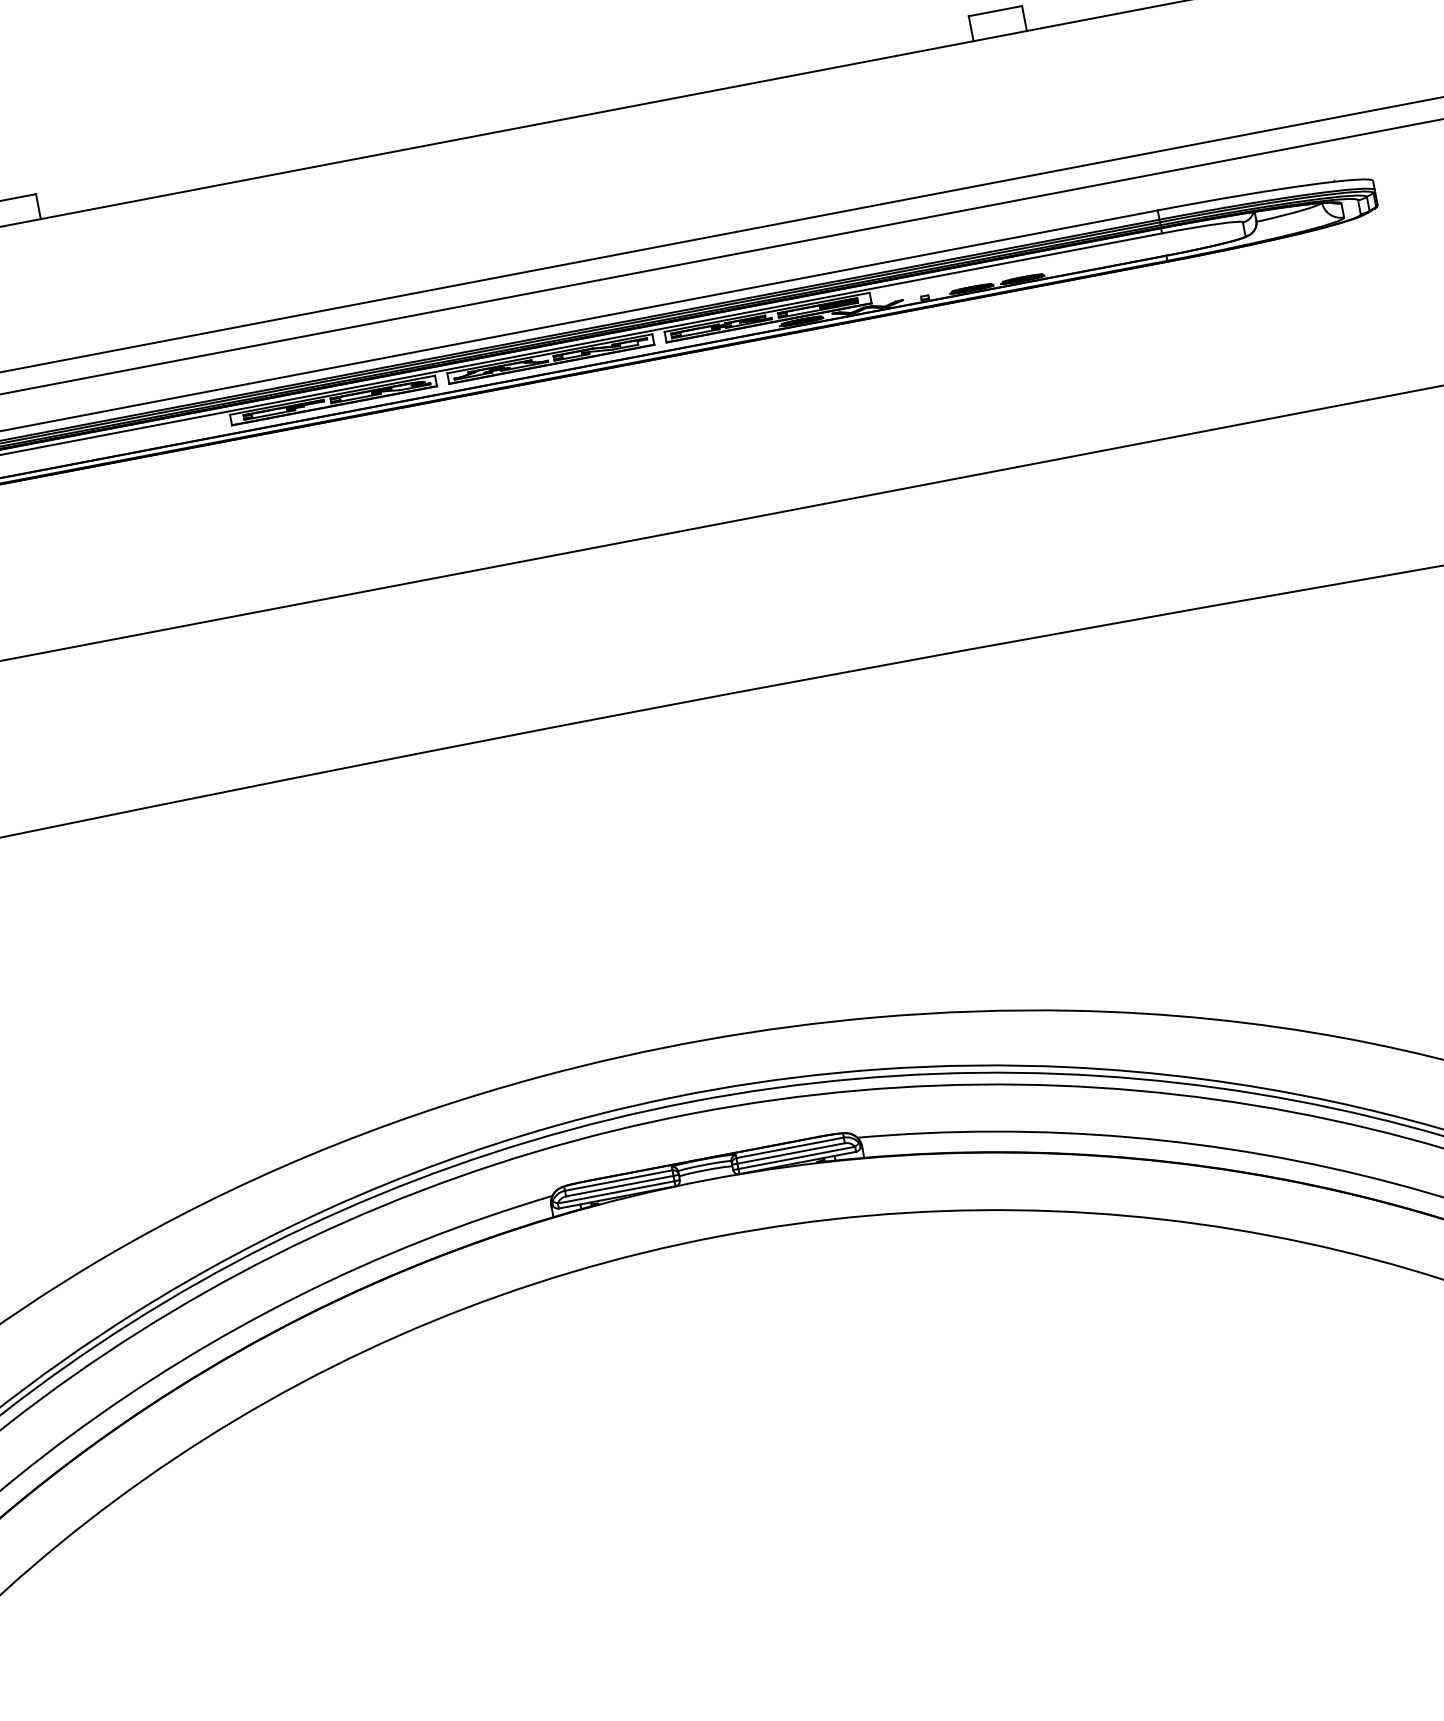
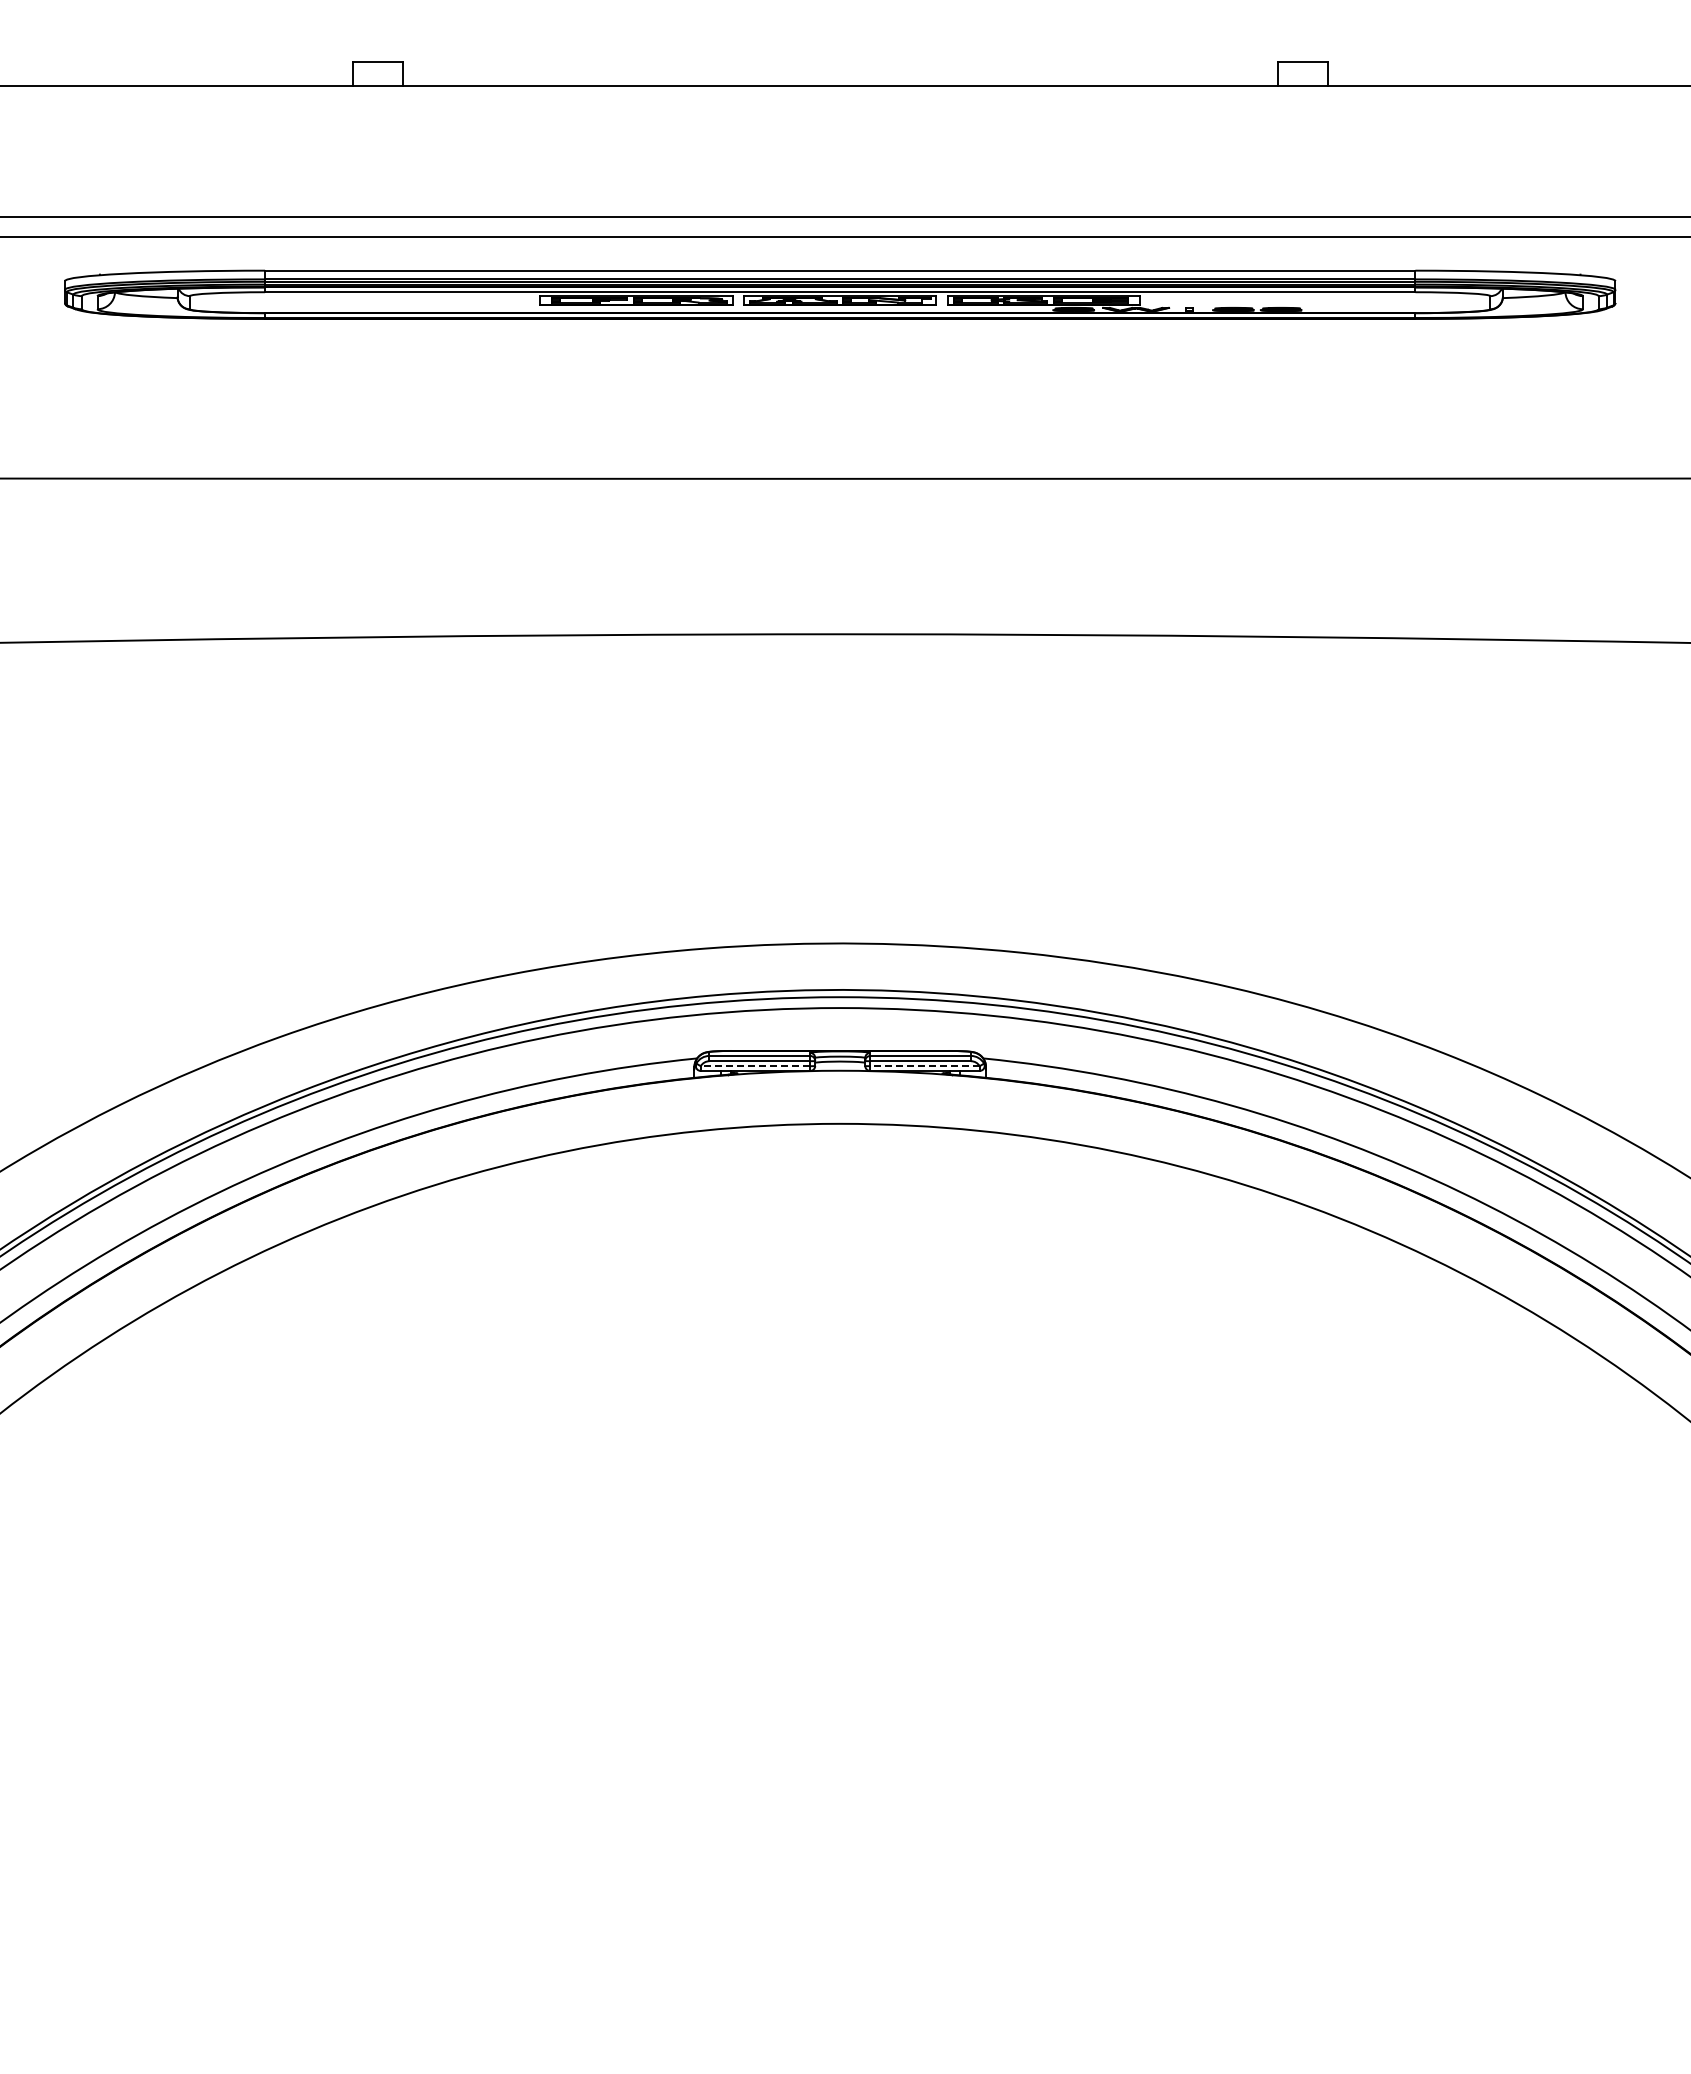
line: (796, 1158) -> (924, 1066), solid -> dashed
line: (616, 1192) -> (755, 1066), solid -> dashed

